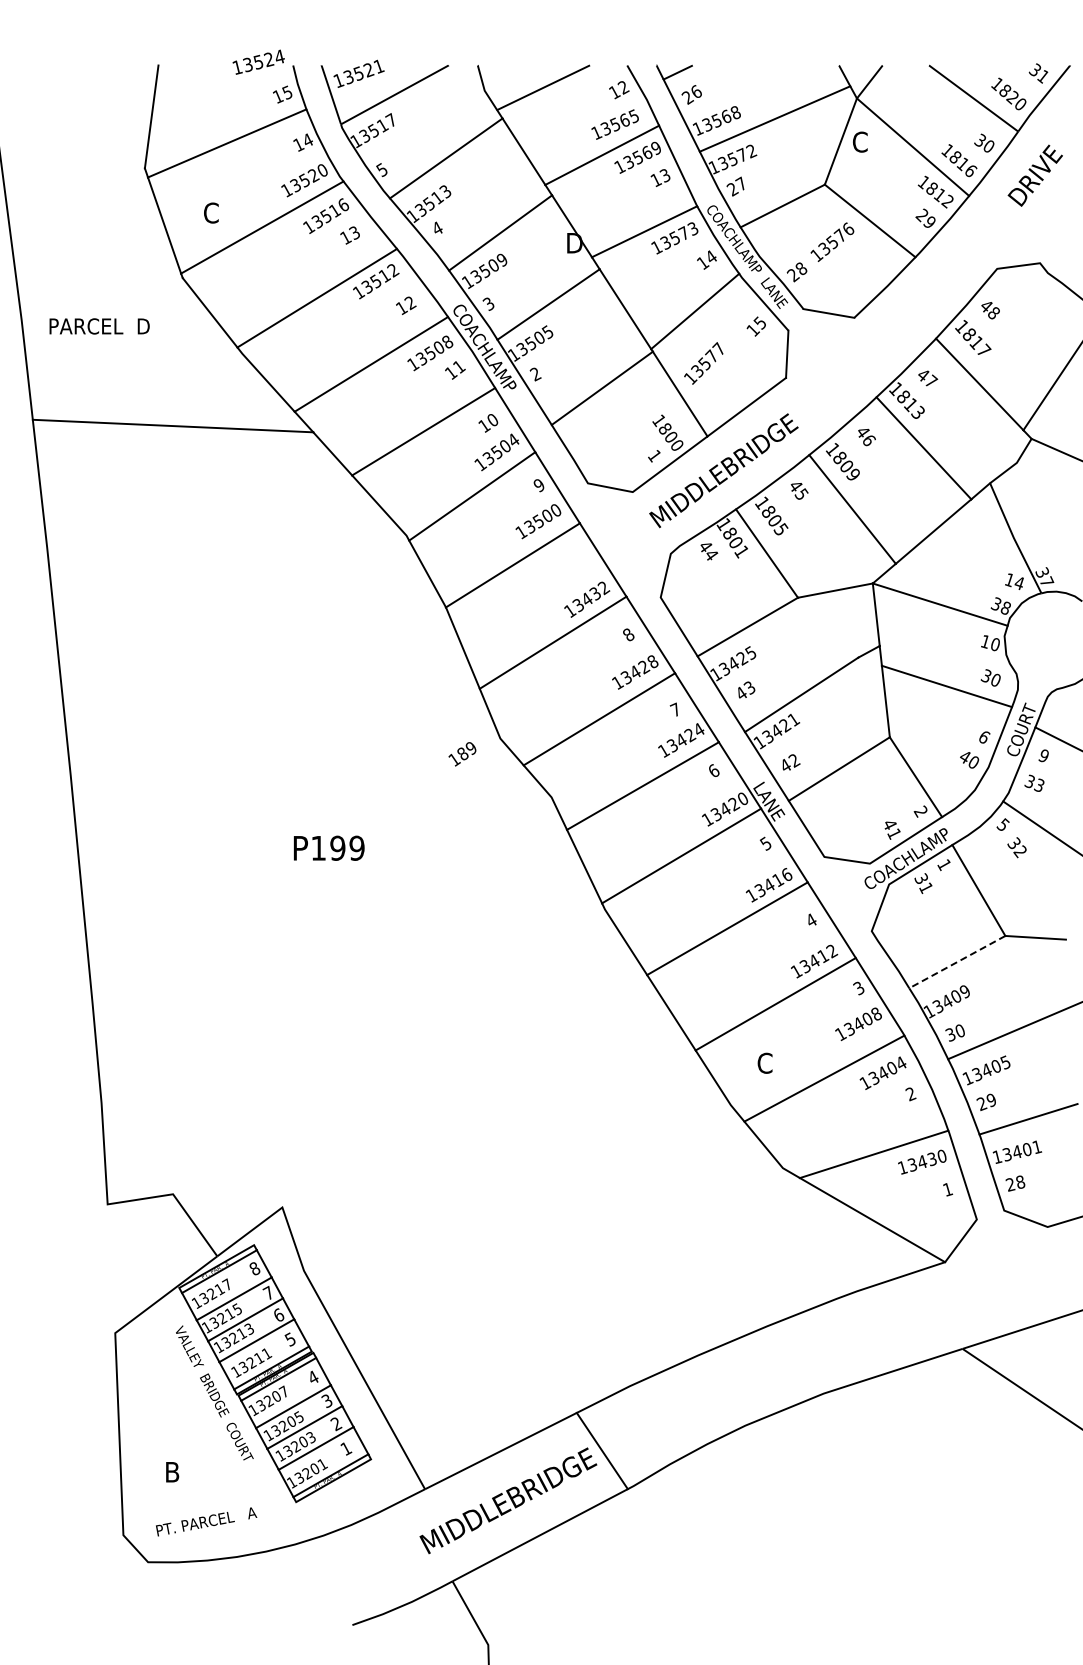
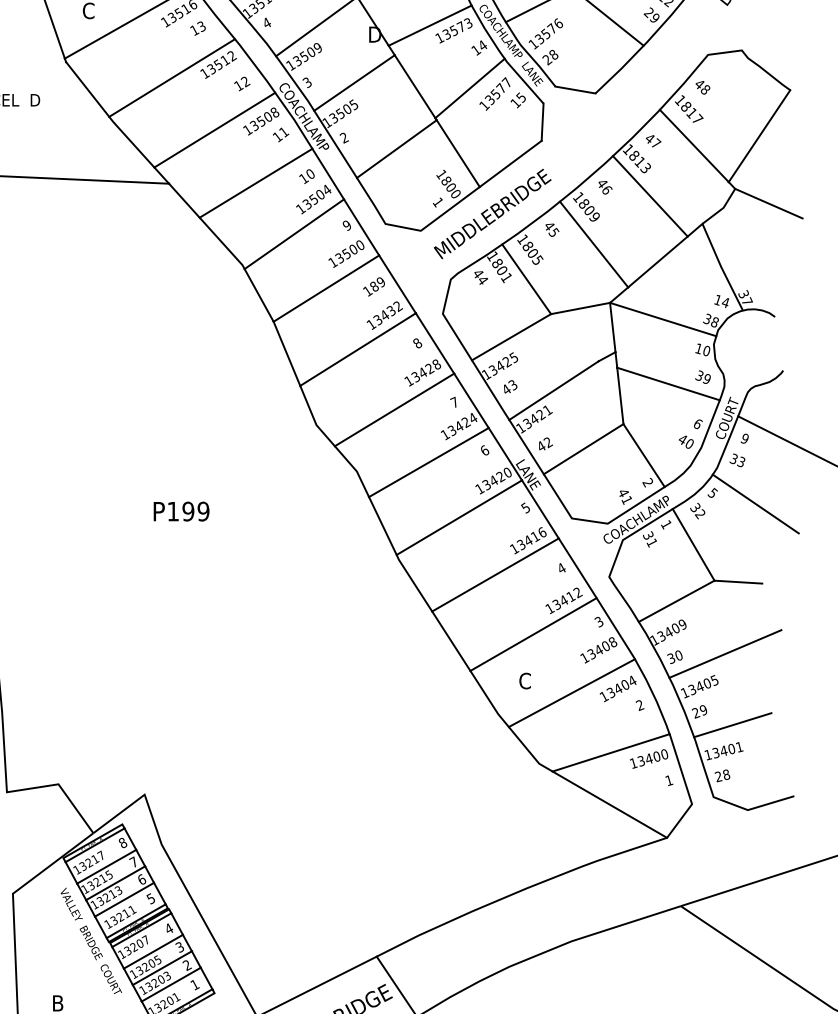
text: (832, 241) -> (545, 33), moved
text: (703, 363) -> (494, 94), moved
text: (994, 679) -> (705, 378), 30 -> 39
text: (462, 754) -> (374, 287), moved
text: (1016, 847) -> (697, 510), moved
line: (957, 962) -> (676, 601), dashed -> solid
text: (931, 1159) -> (656, 756), 13430 -> 13400

